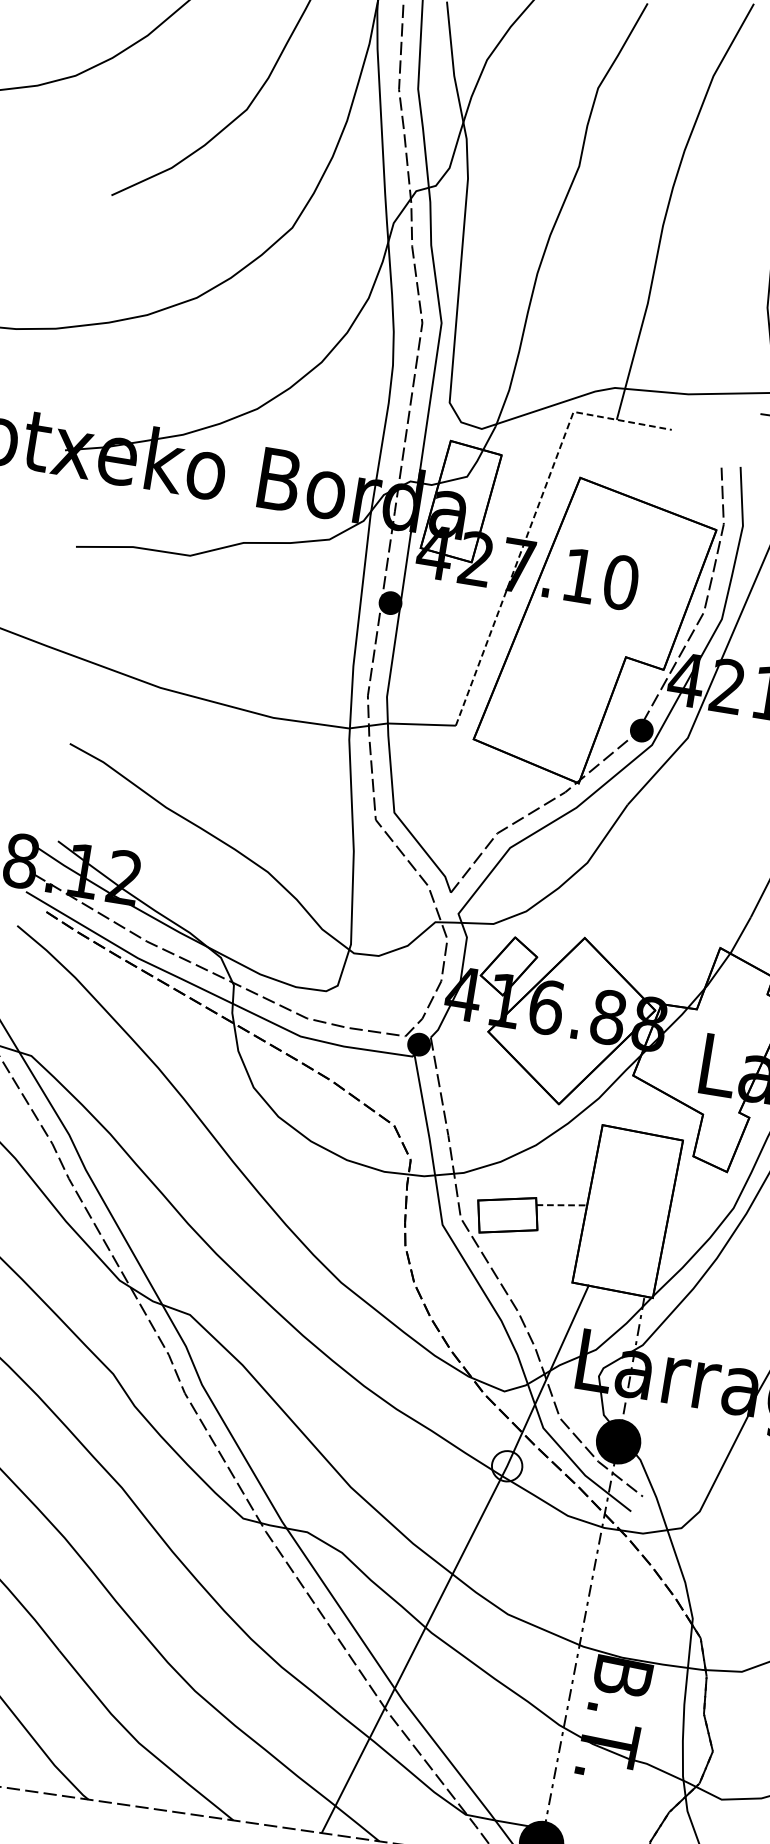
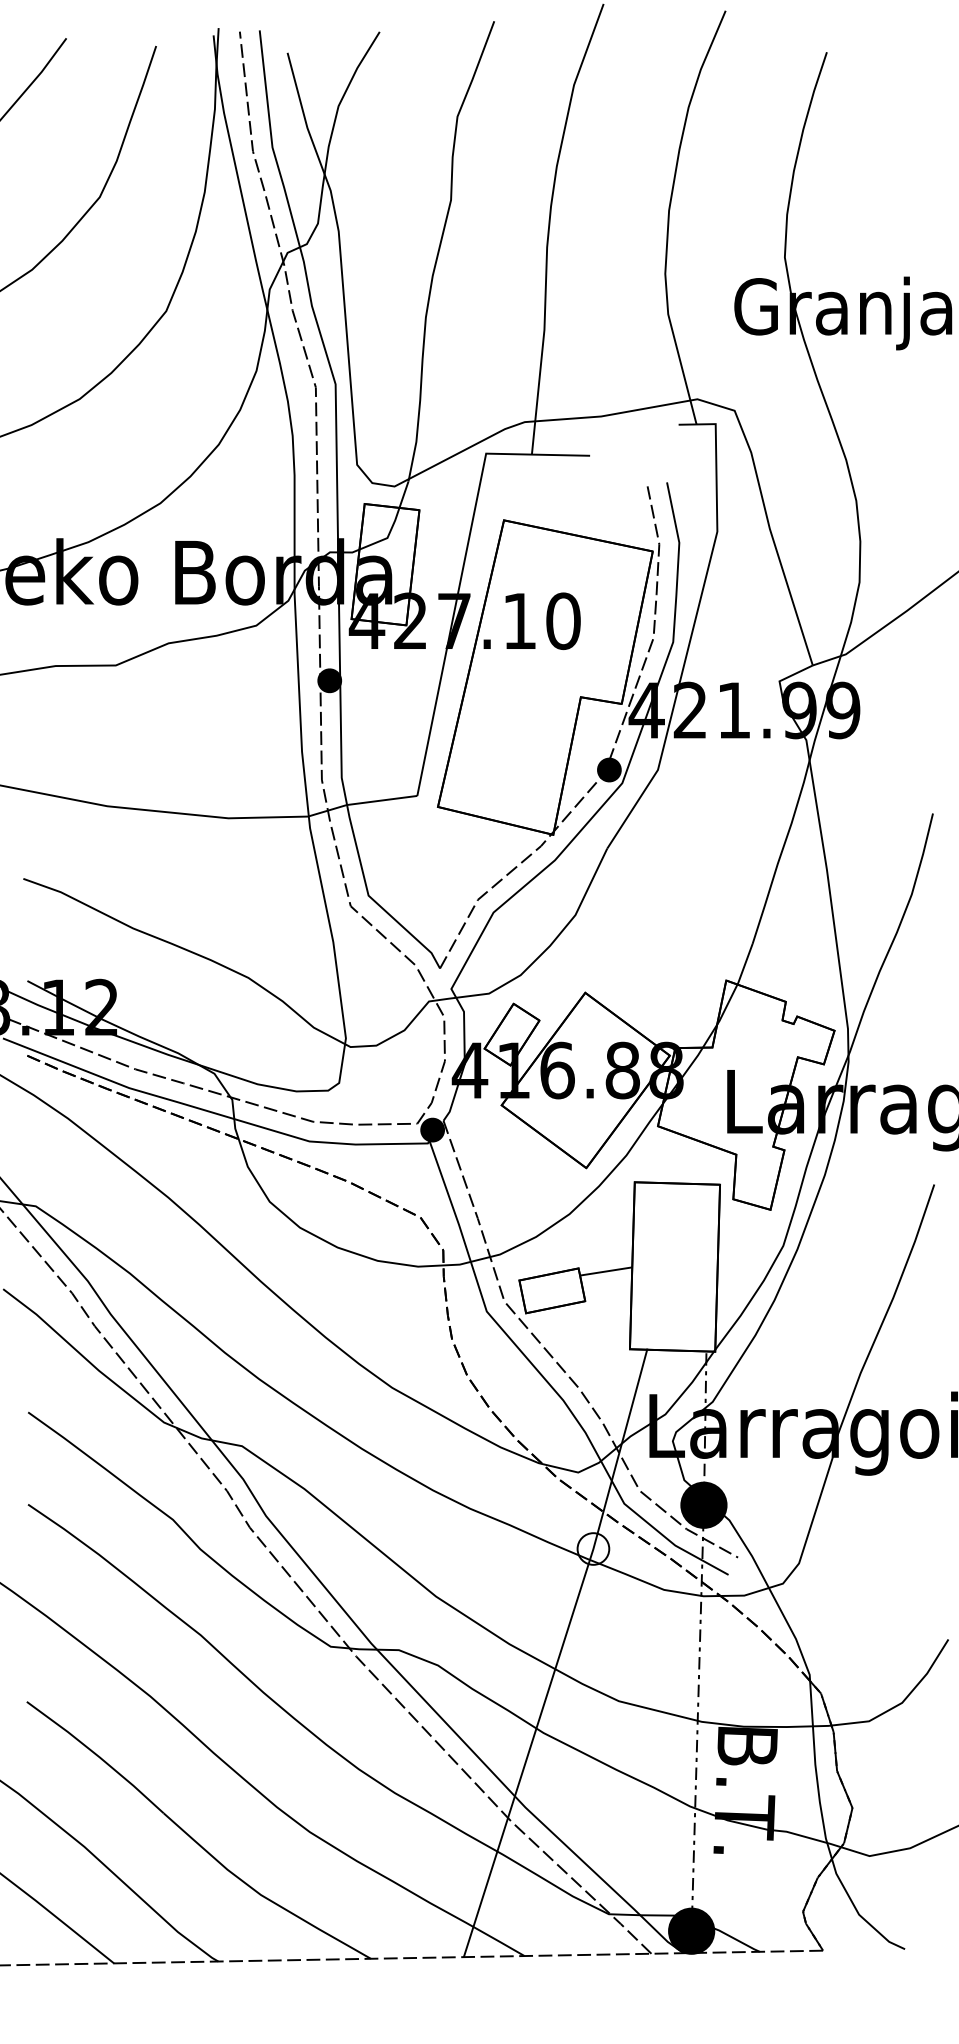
line: (532, 520) -> (462, 572), dashed -> solid
line: (562, 1205) -> (606, 1271), dashed -> solid

